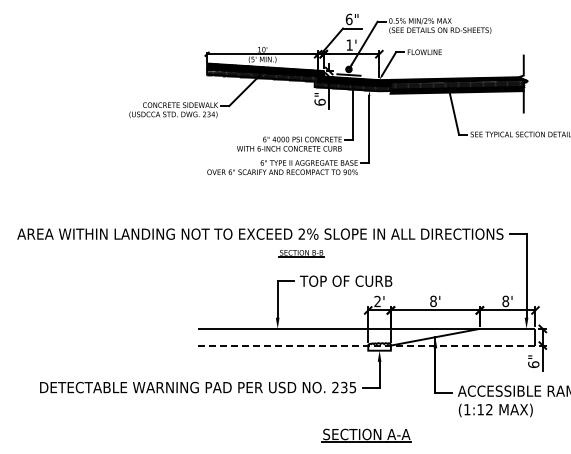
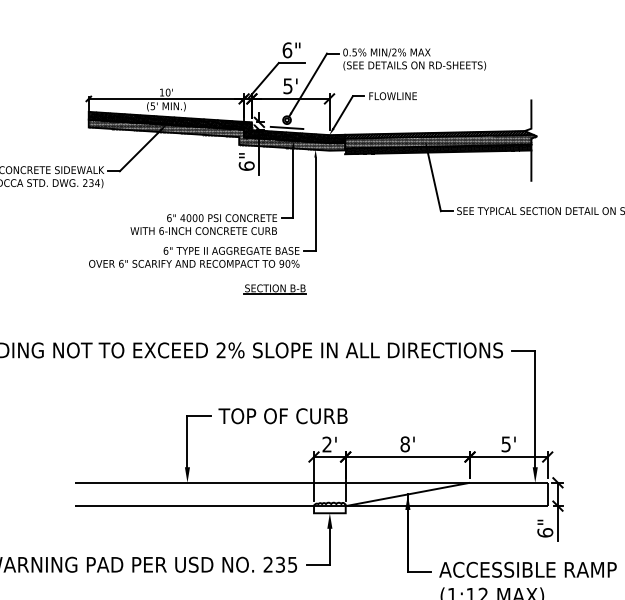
text: (349, 44) -> (287, 85), 1' -> 5'
part: (301, 253) -> (275, 289), moved
text: (505, 301) -> (505, 444), 8' -> 5'
line: (366, 345) -> (311, 505), dashed -> solid

